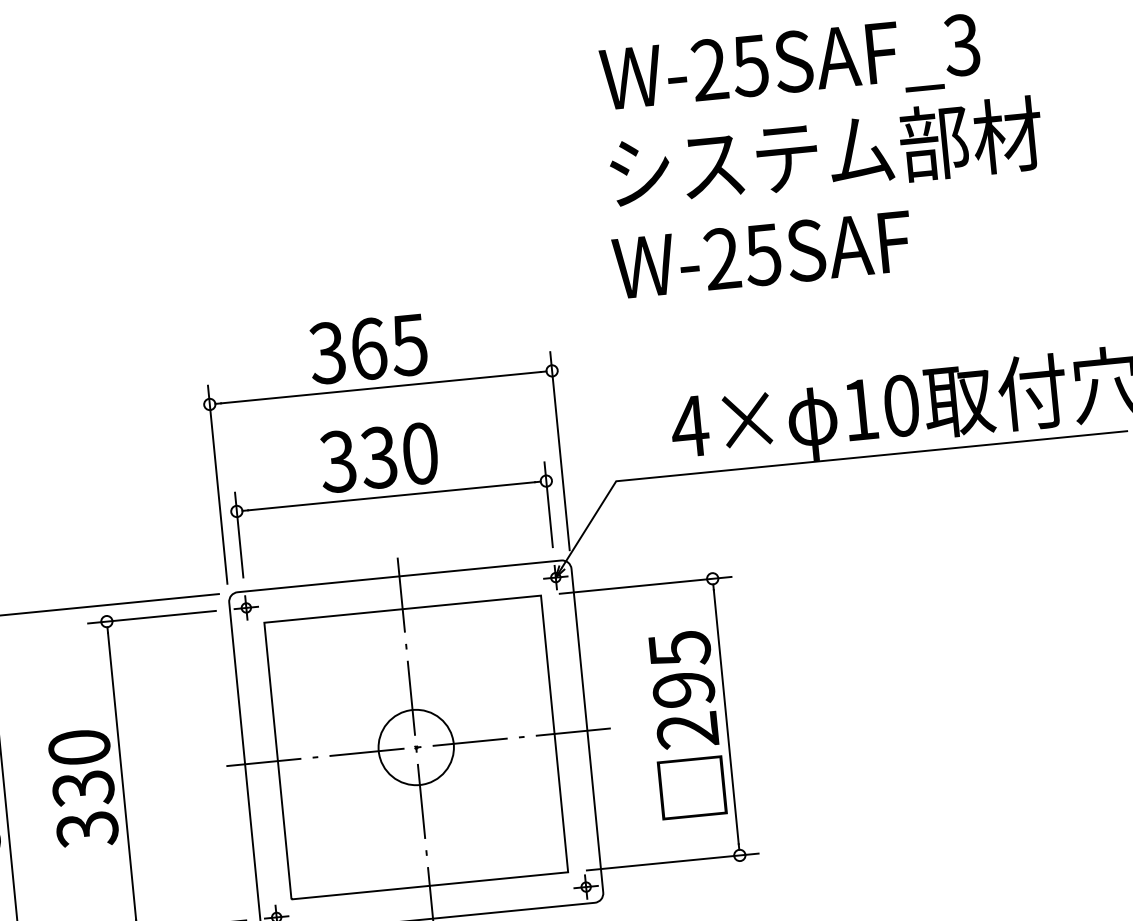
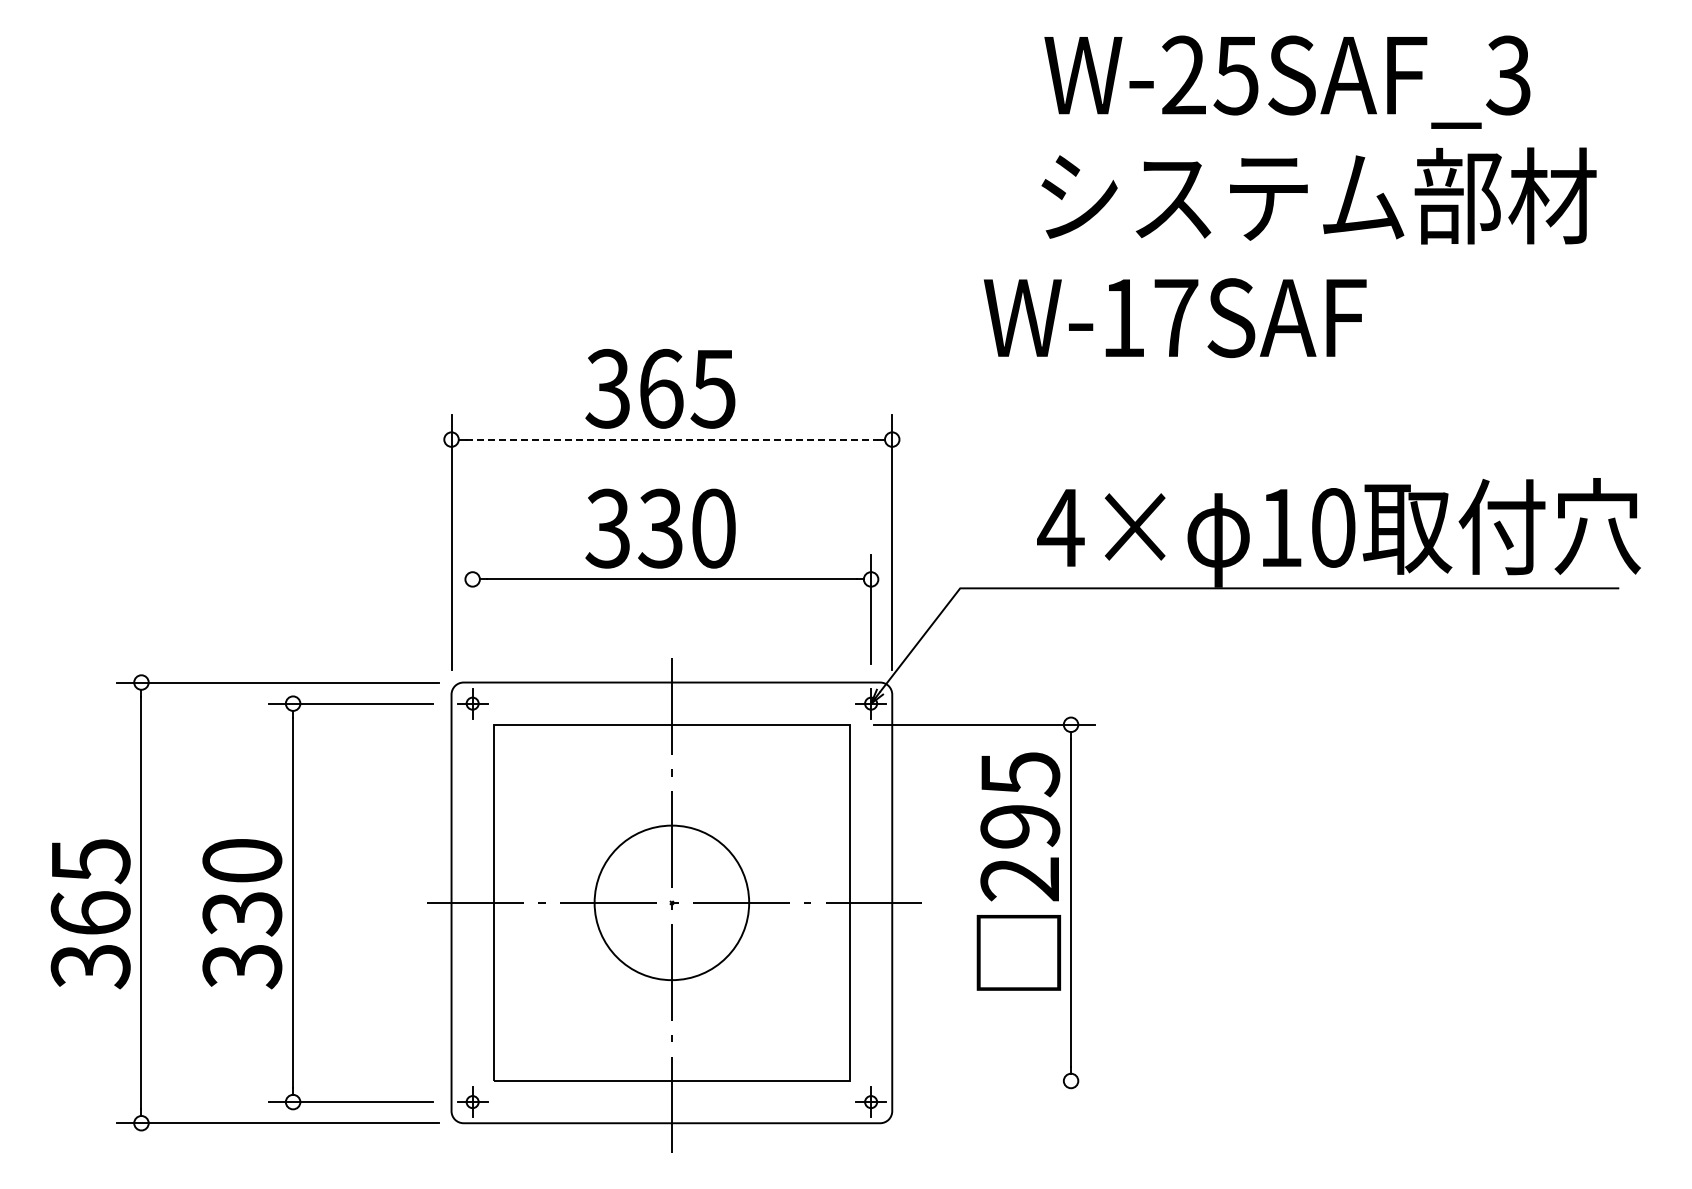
text: (790, 66) -> (1287, 81), moved
text: (825, 152) -> (1318, 195), moved
text: (742, 257) -> (1149, 318), W-25SAF -> W-17SAF
line: (380, 387) -> (671, 439), solid -> dashed
line: (239, 534) -> (472, 609), removed
text: (685, 724) -> (1018, 871), moved
circle: (415, 747) -> (671, 902), size x1.6
line: (672, 861) -> (984, 1080), removed

